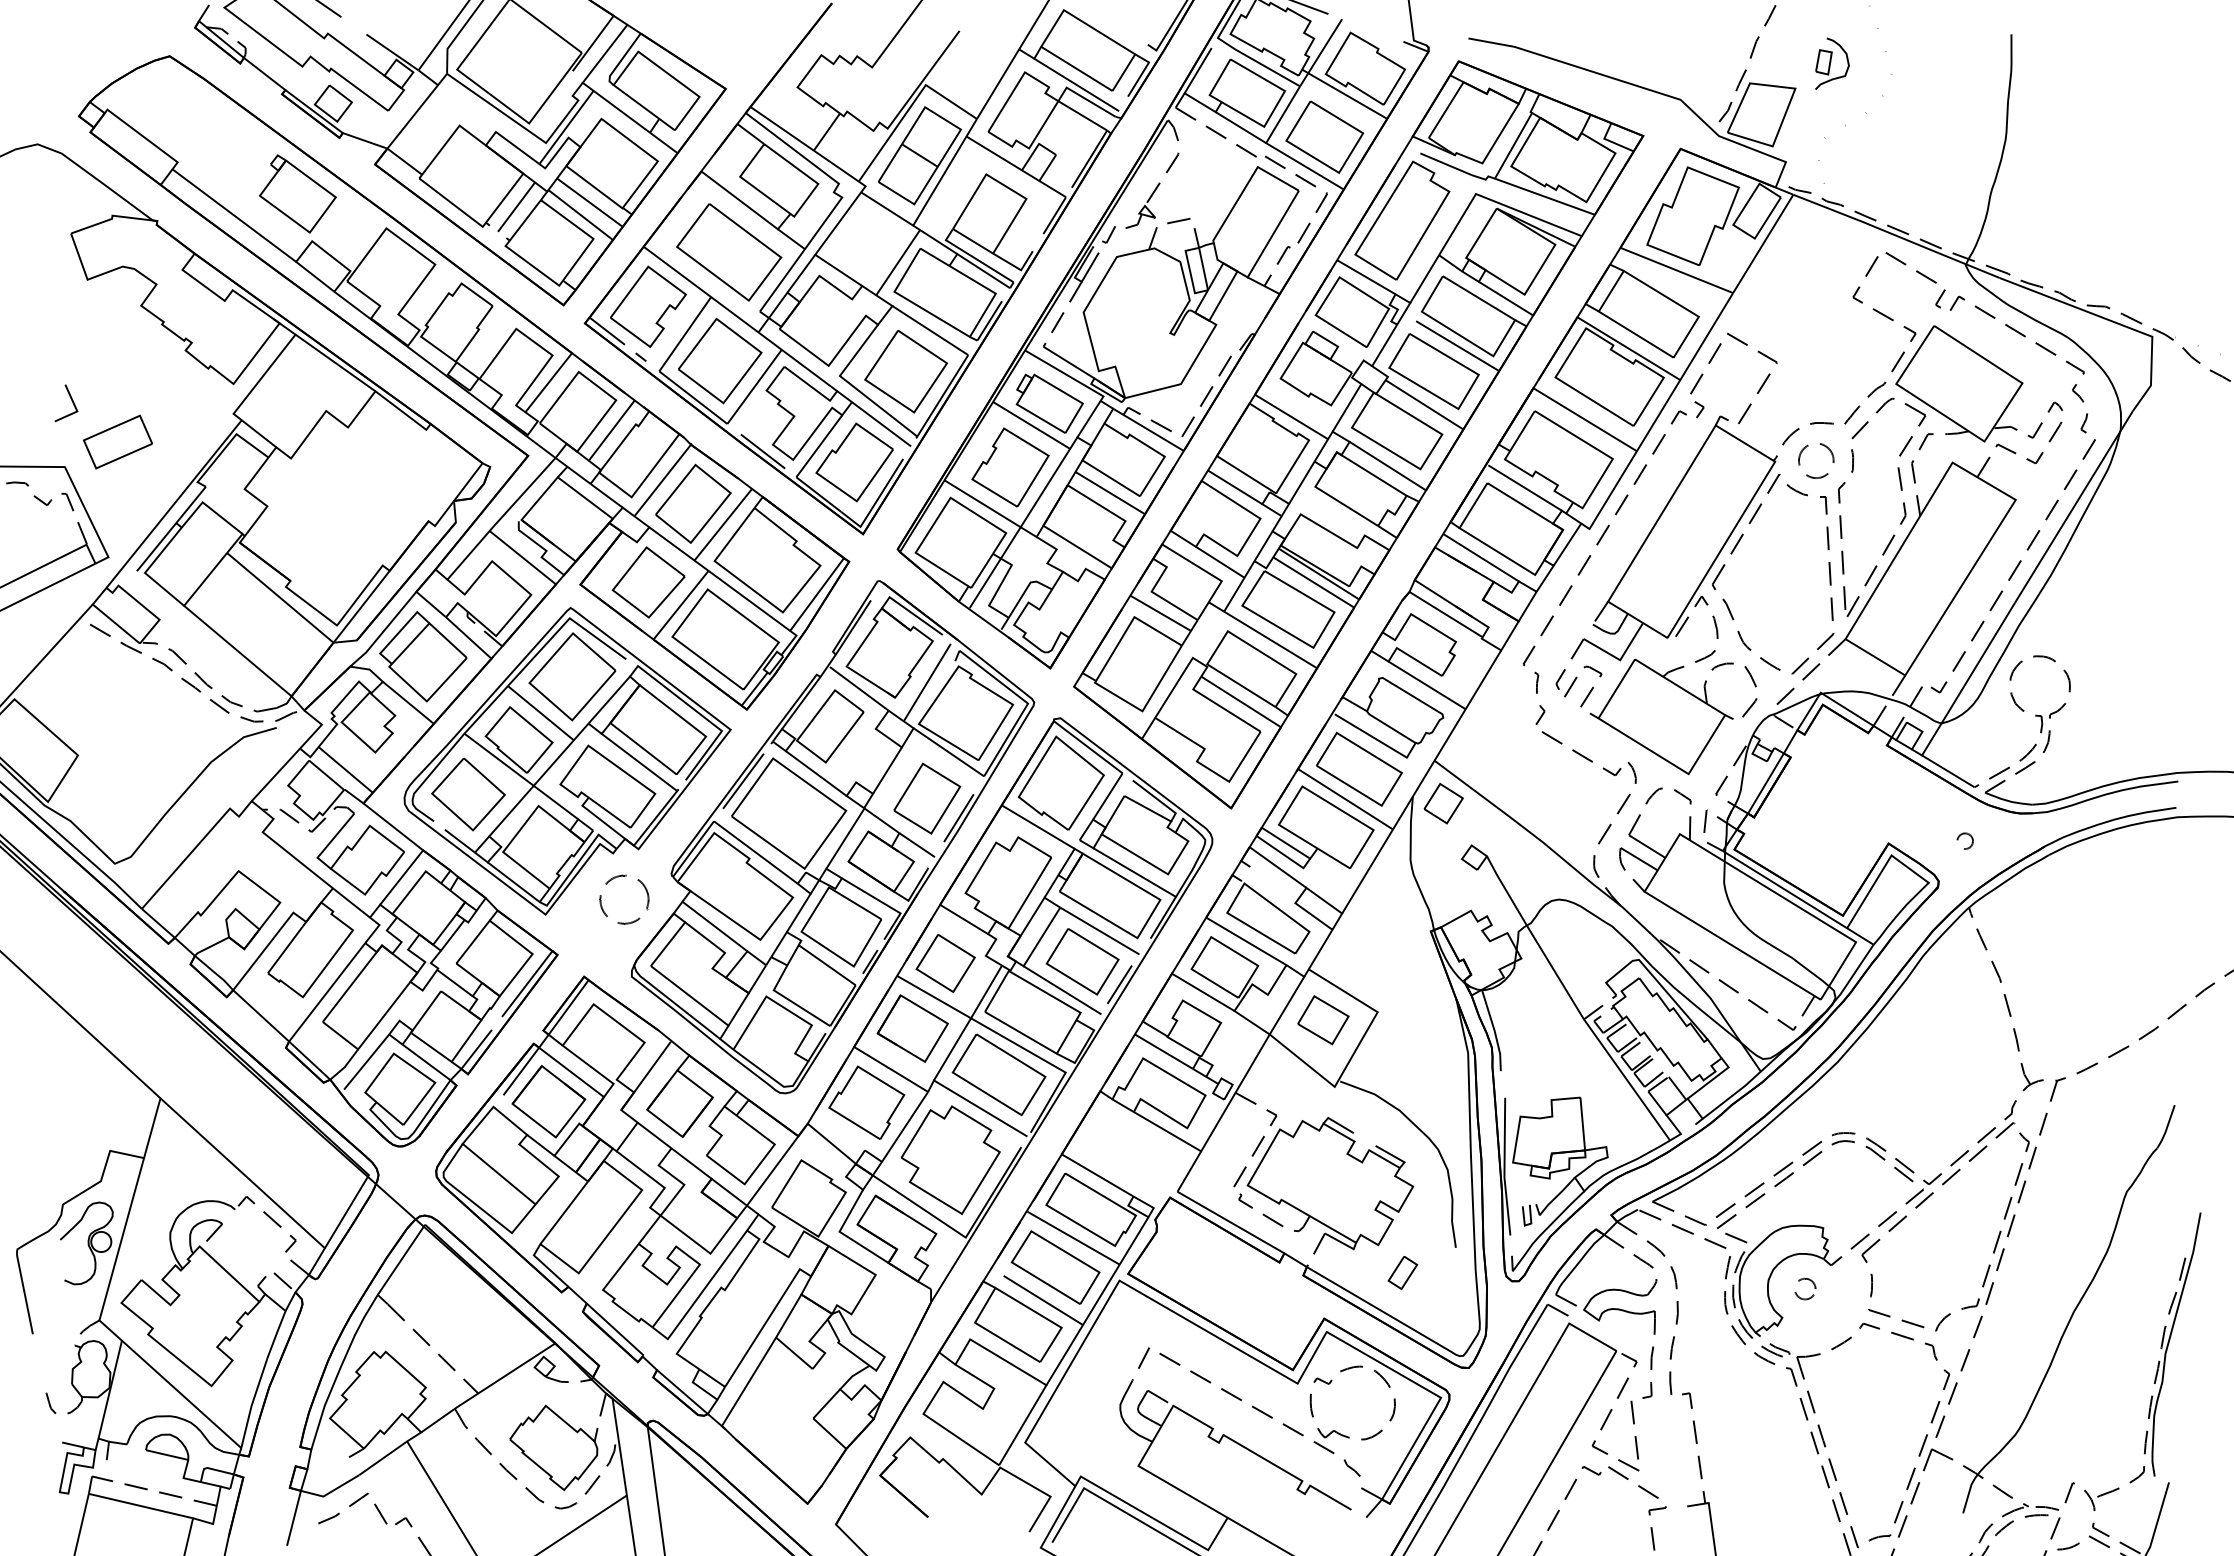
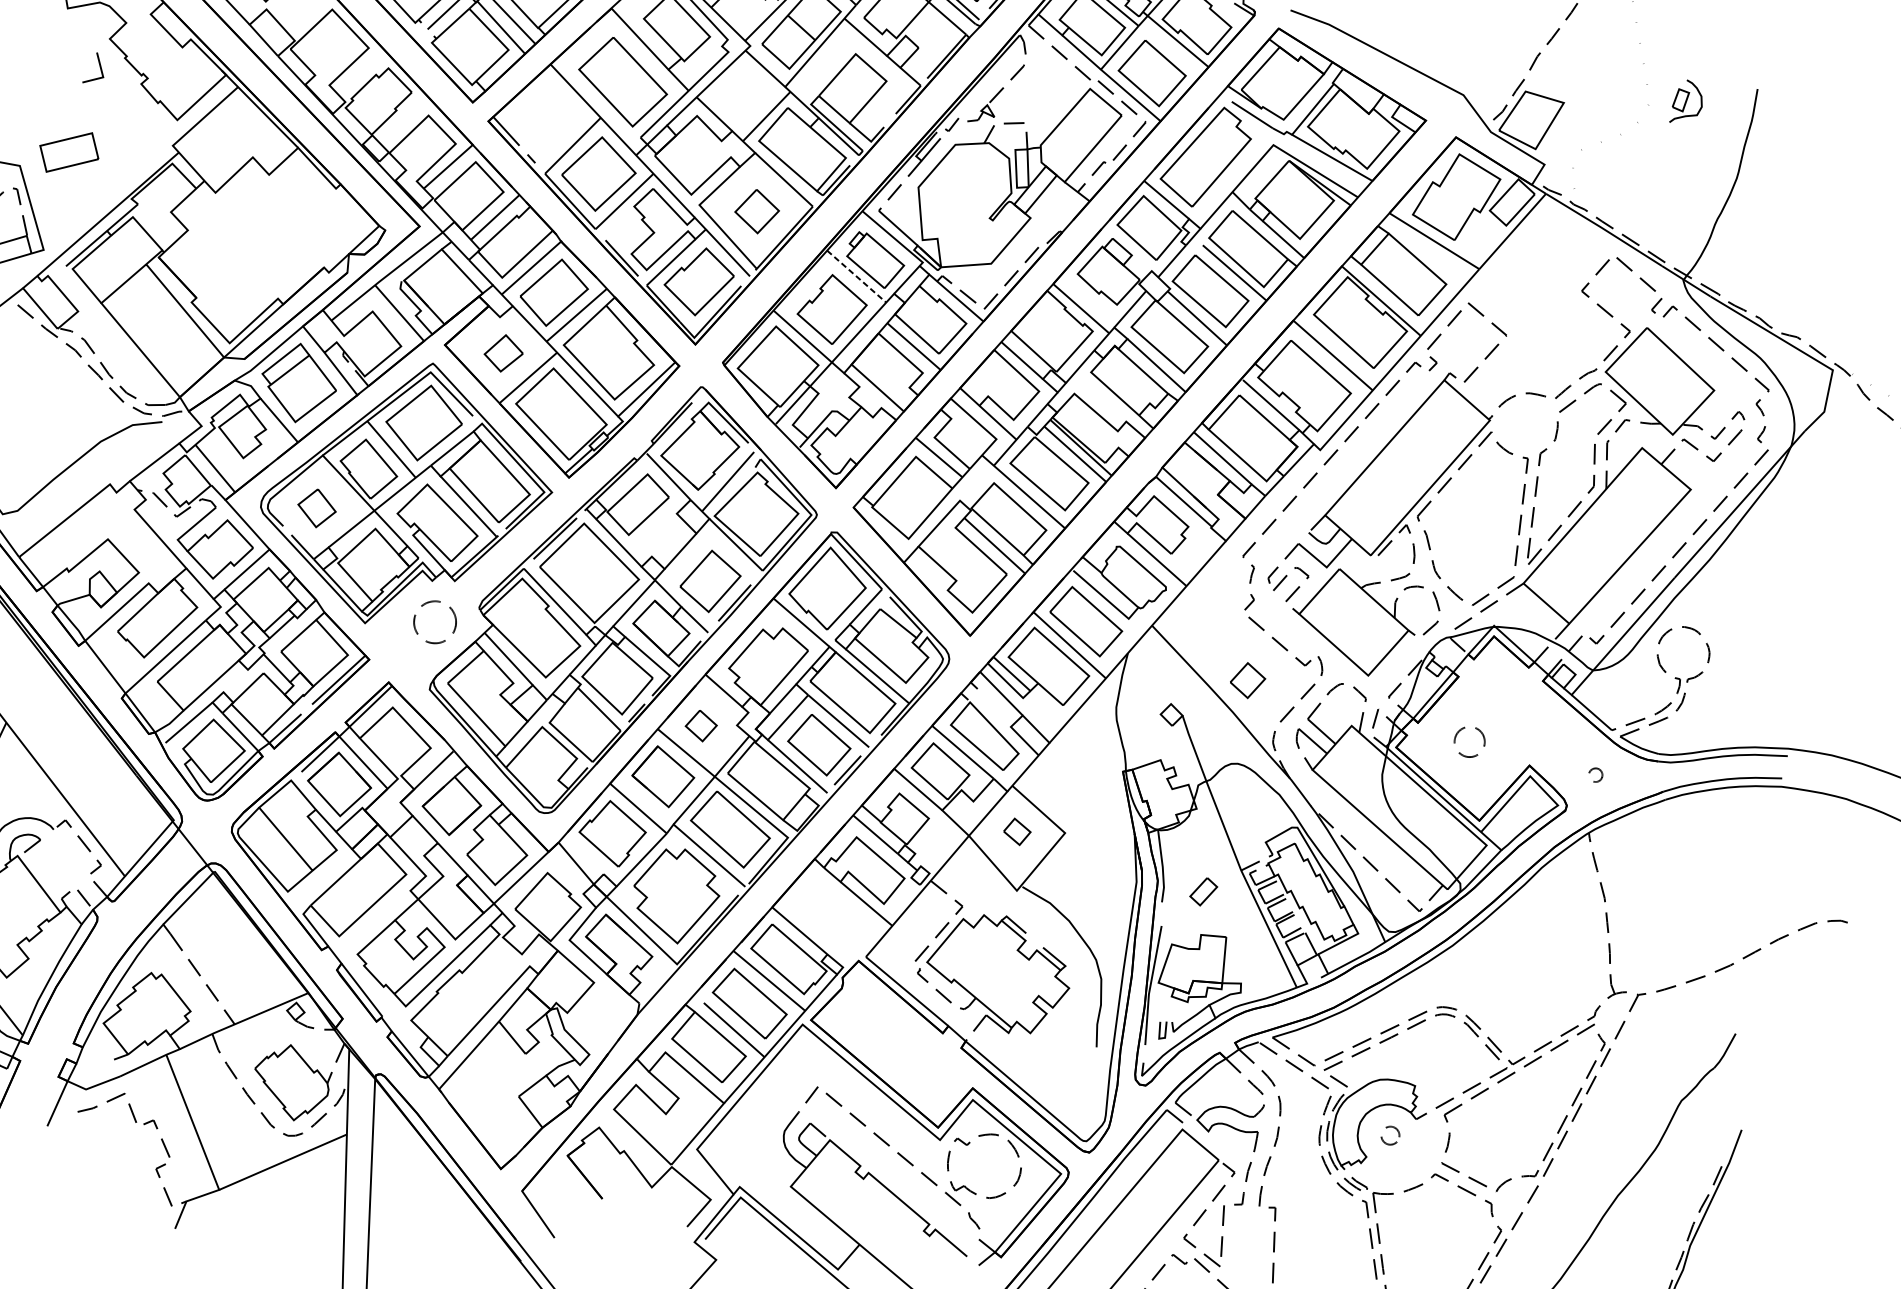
part: (1832, 63) -> (1687, 102), moved
part: (648, 306) -> (545, 116), removed
part: (906, 371) -> (757, 211), size x0.6
line: (71, 401) -> (99, 67), moved
line: (1032, 425) -> (857, 276), solid -> dashed
part: (1821, 445) -> (1476, 729), moved
part: (648, 582) -> (503, 353), size x0.6
part: (468, 794) -> (317, 508), size x0.6
part: (1443, 803) -> (1247, 680), moved
part: (945, 963) -> (701, 725), size x0.6
part: (1323, 1020) -> (1017, 832), size x0.6
part: (1402, 1273) -> (1203, 892), moved

